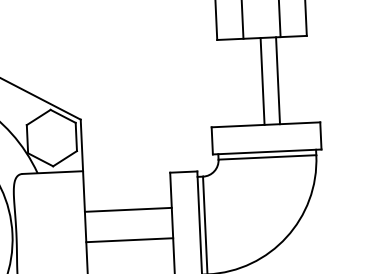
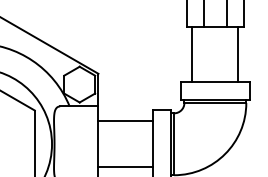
line: (262, 80) -> (238, 54), moved
line: (278, 80) -> (192, 54), moved
line: (127, 210) -> (125, 121), moved
line: (129, 240) -> (125, 167), moved

